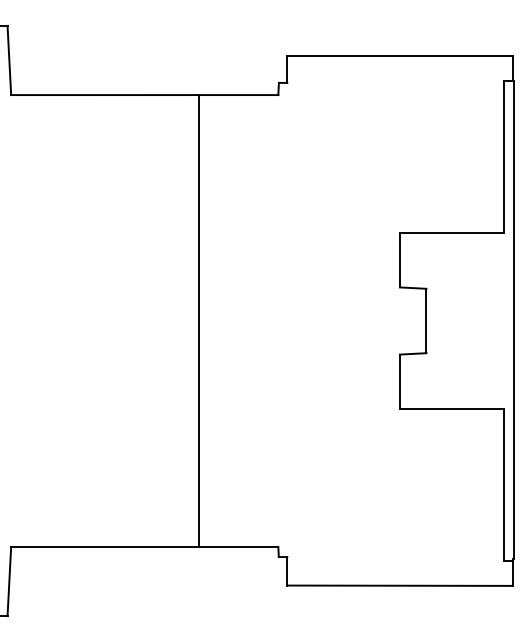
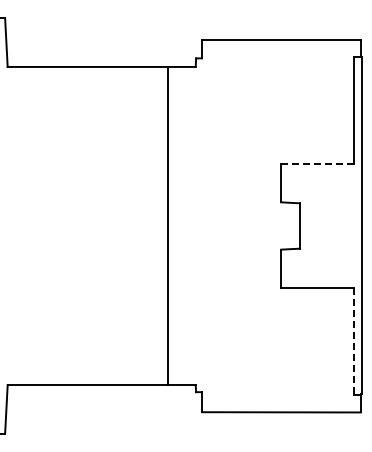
line: (451, 233) -> (317, 164), solid -> dashed
line: (199, 320) -> (168, 225), moved
line: (503, 485) -> (354, 341), solid -> dashed

